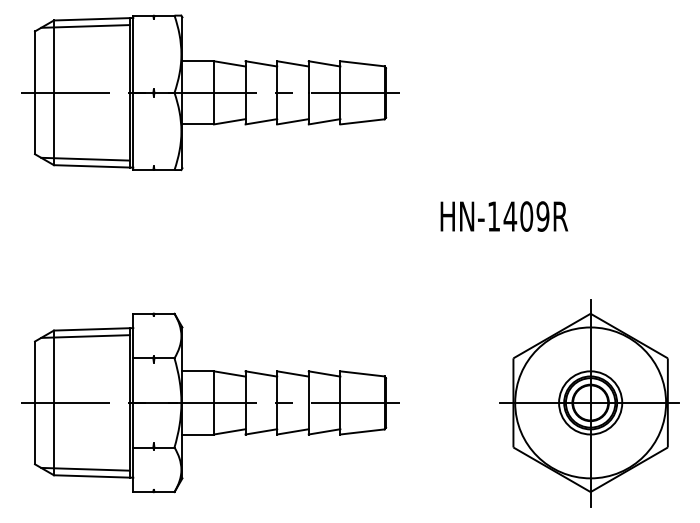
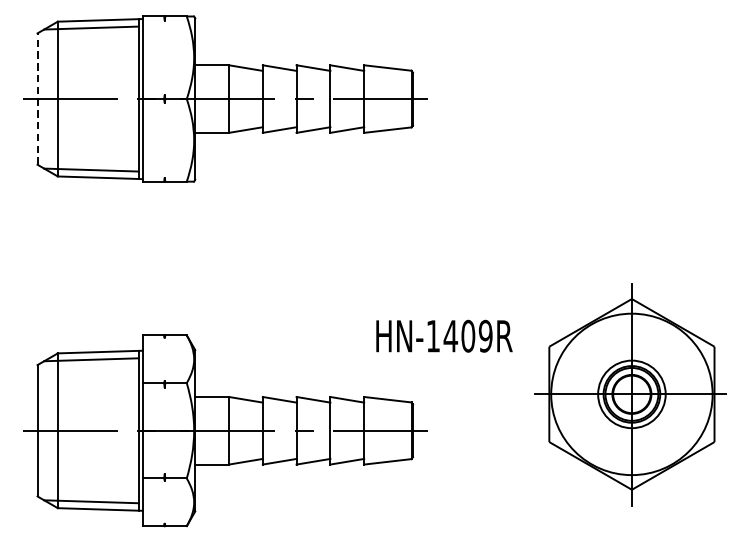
line: (35, 92) -> (38, 98), solid -> dashed
text: (504, 216) -> (444, 336), moved
part: (589, 403) -> (630, 395), moved

